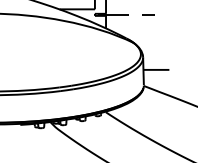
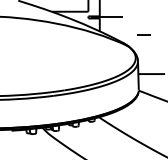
line: (148, 14) -> (143, 34), moved

